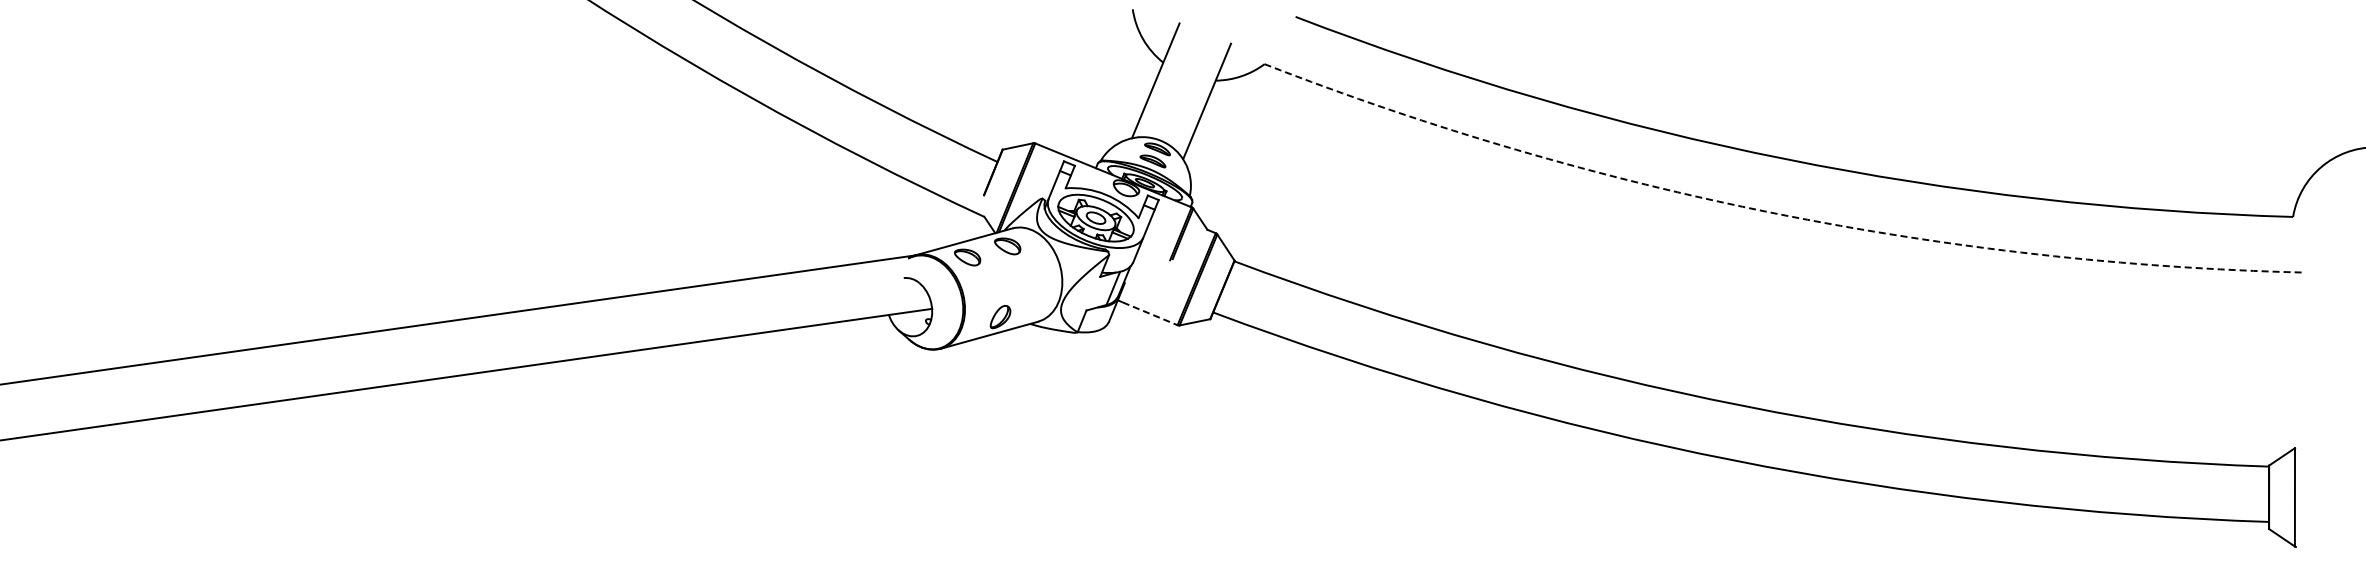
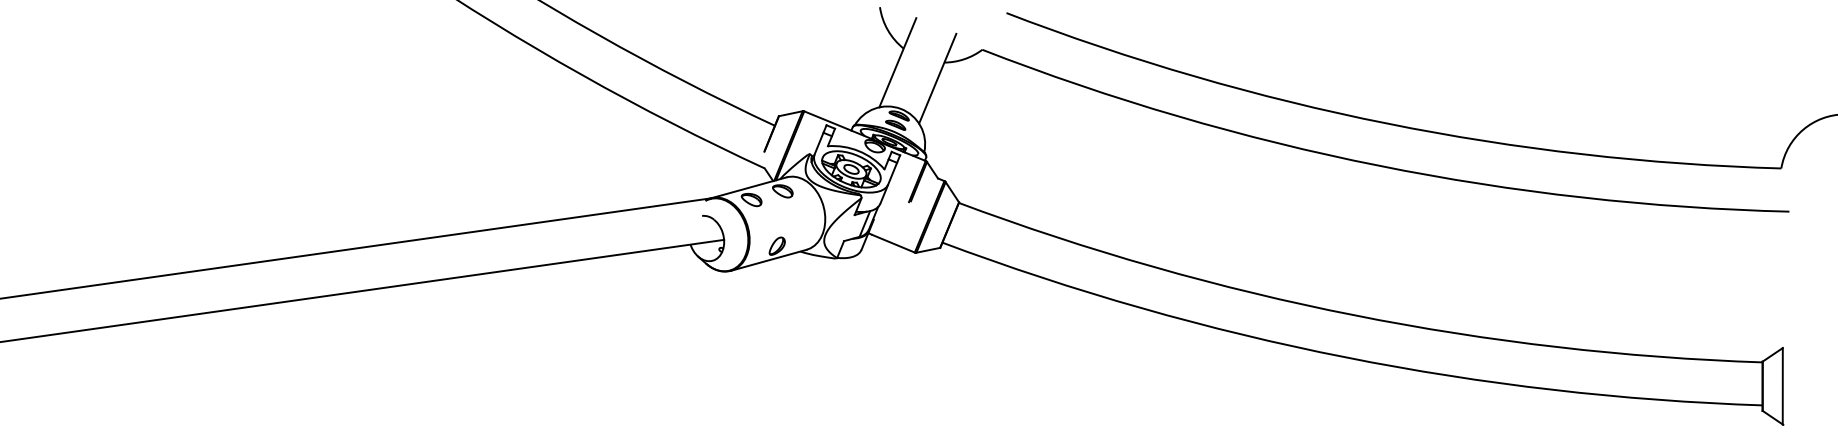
arc: (1775, 213) -> (1379, 165), dashed -> solid
line: (1150, 313) -> (893, 243), dashed -> solid

